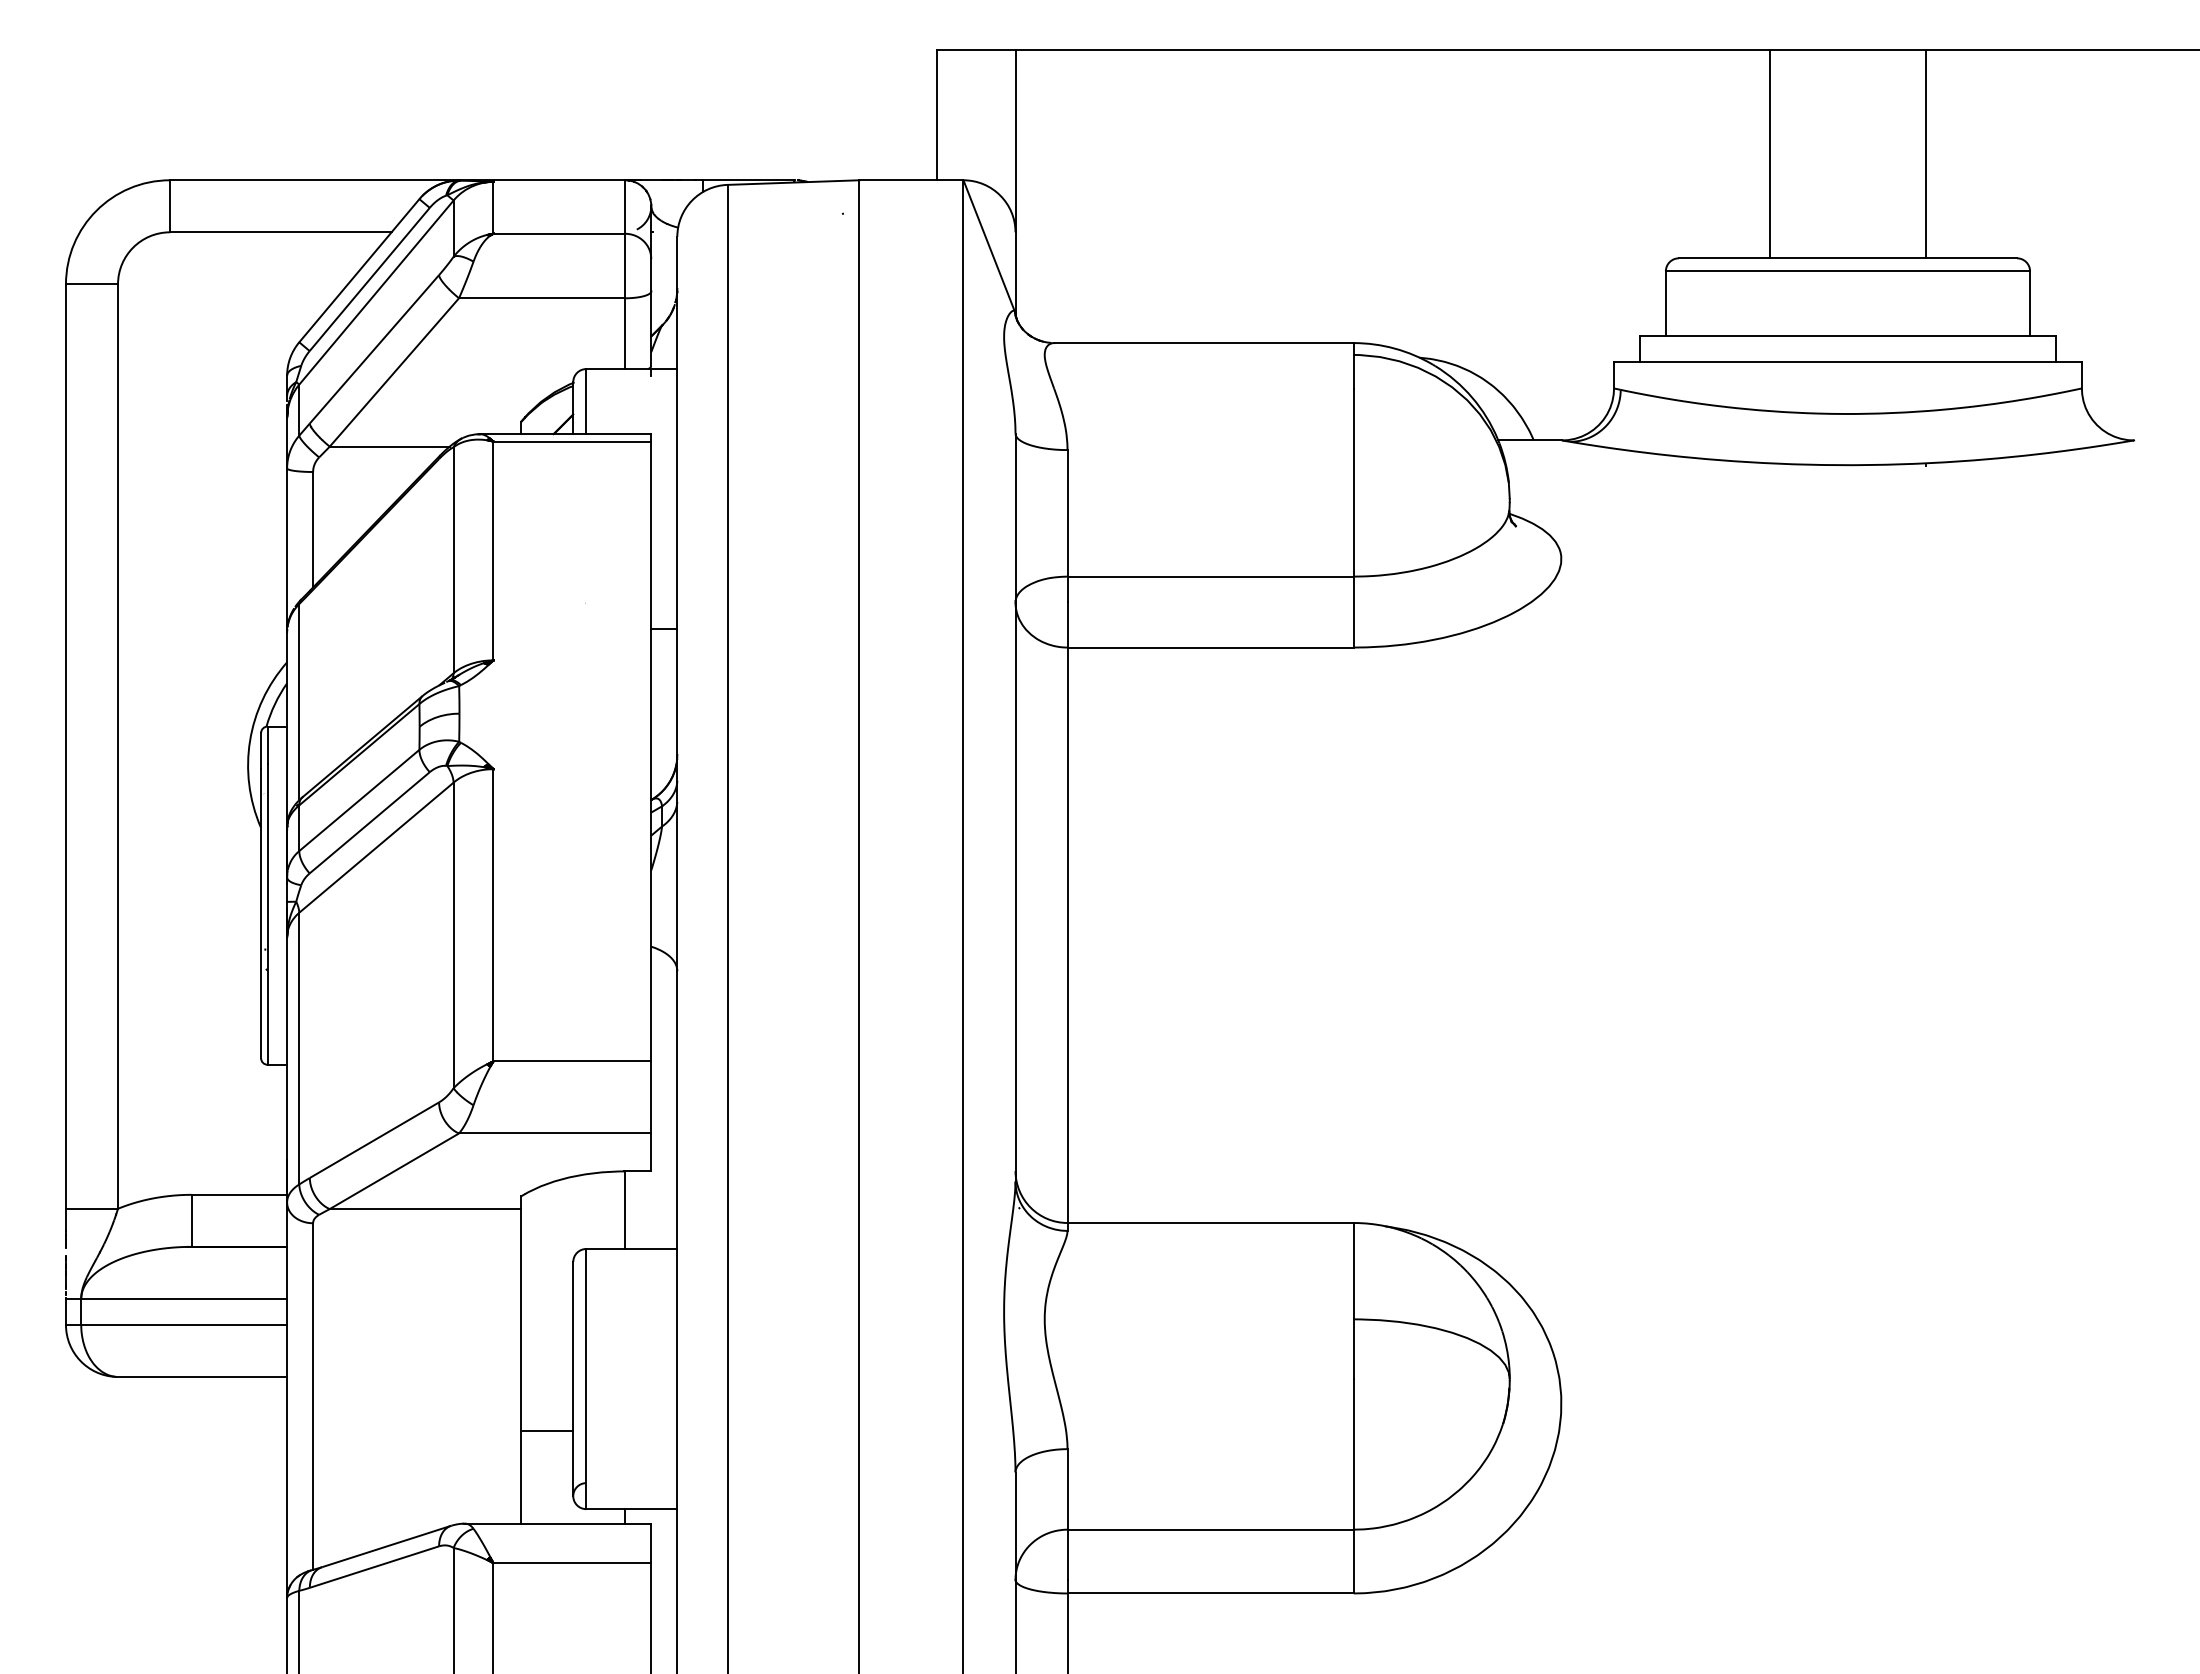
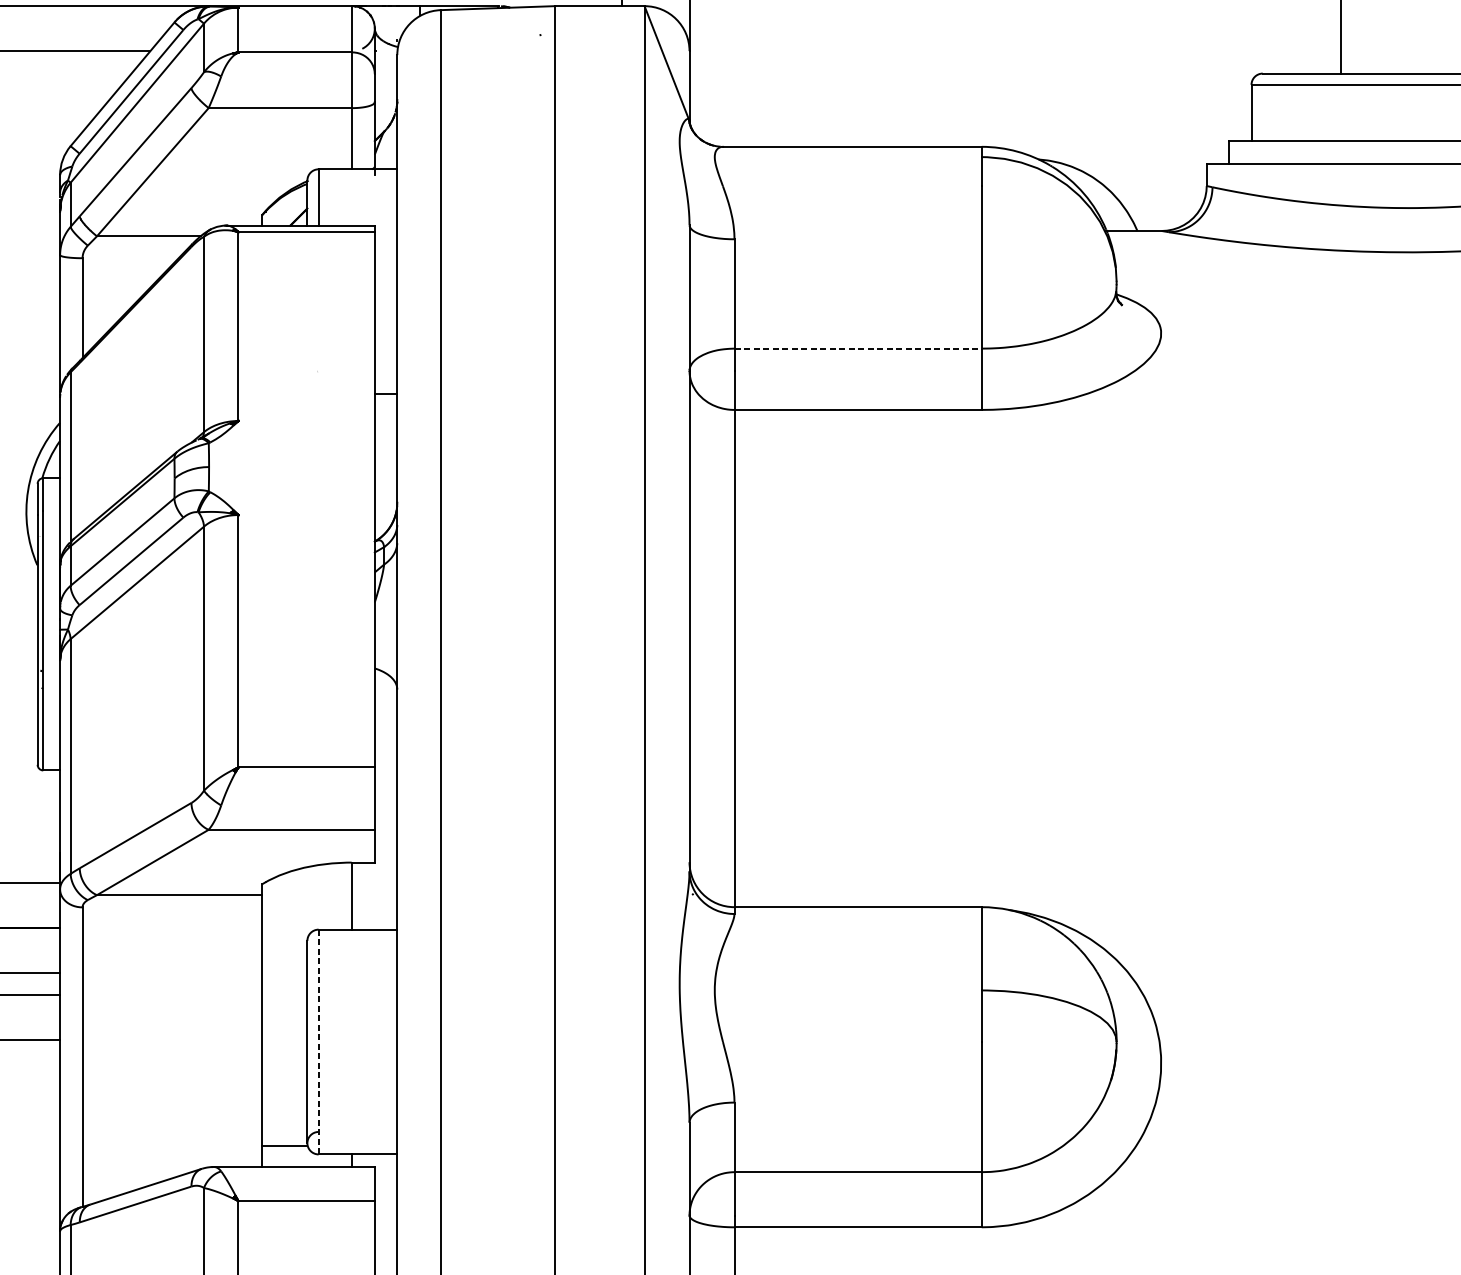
line: (1211, 576) -> (858, 348), solid -> dashed
line: (586, 1379) -> (318, 1042), solid -> dashed
line: (547, 1431) -> (285, 1146), moved

